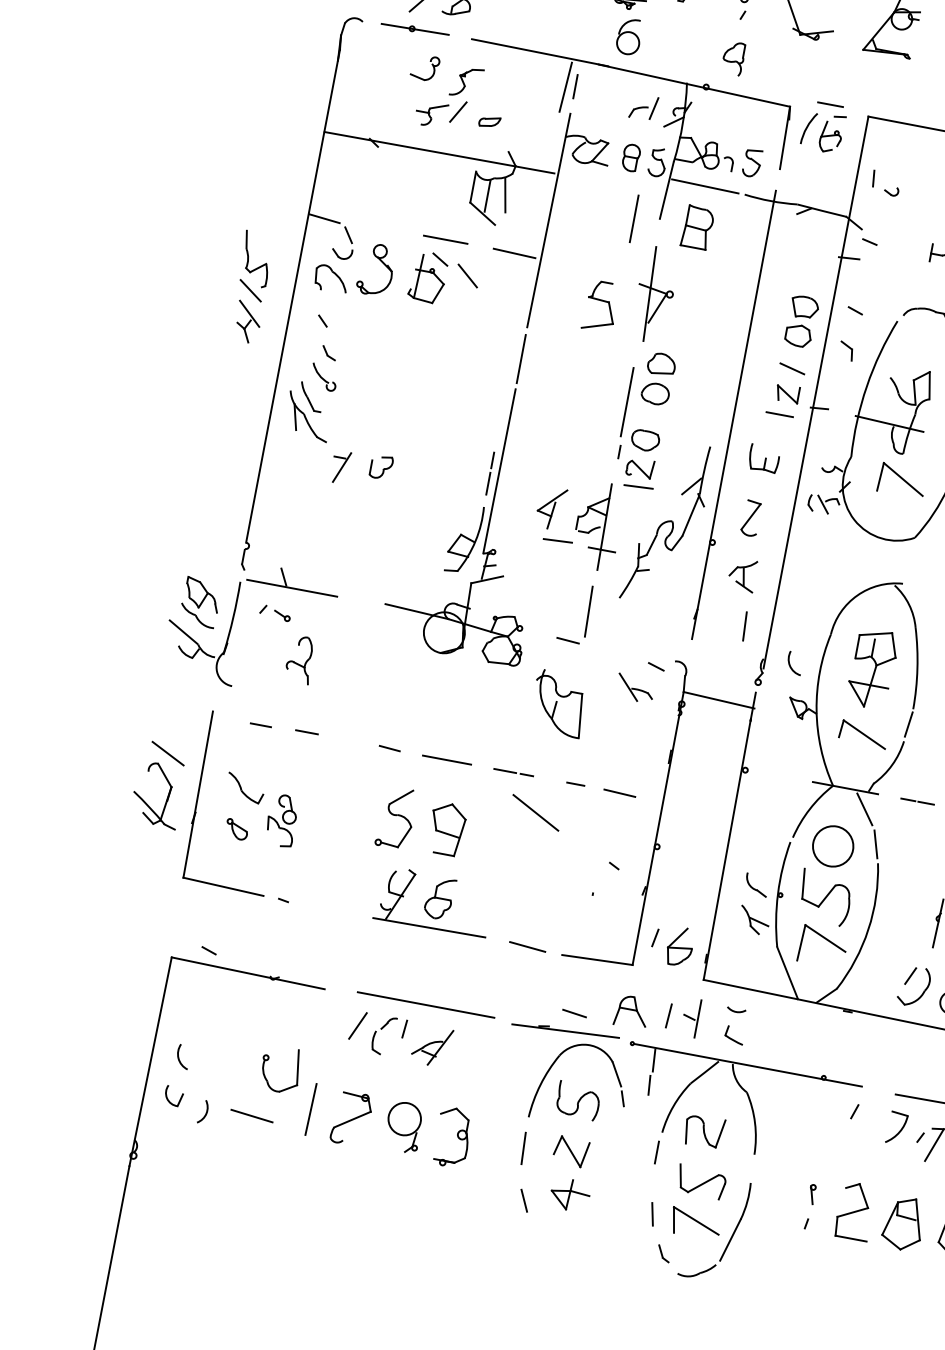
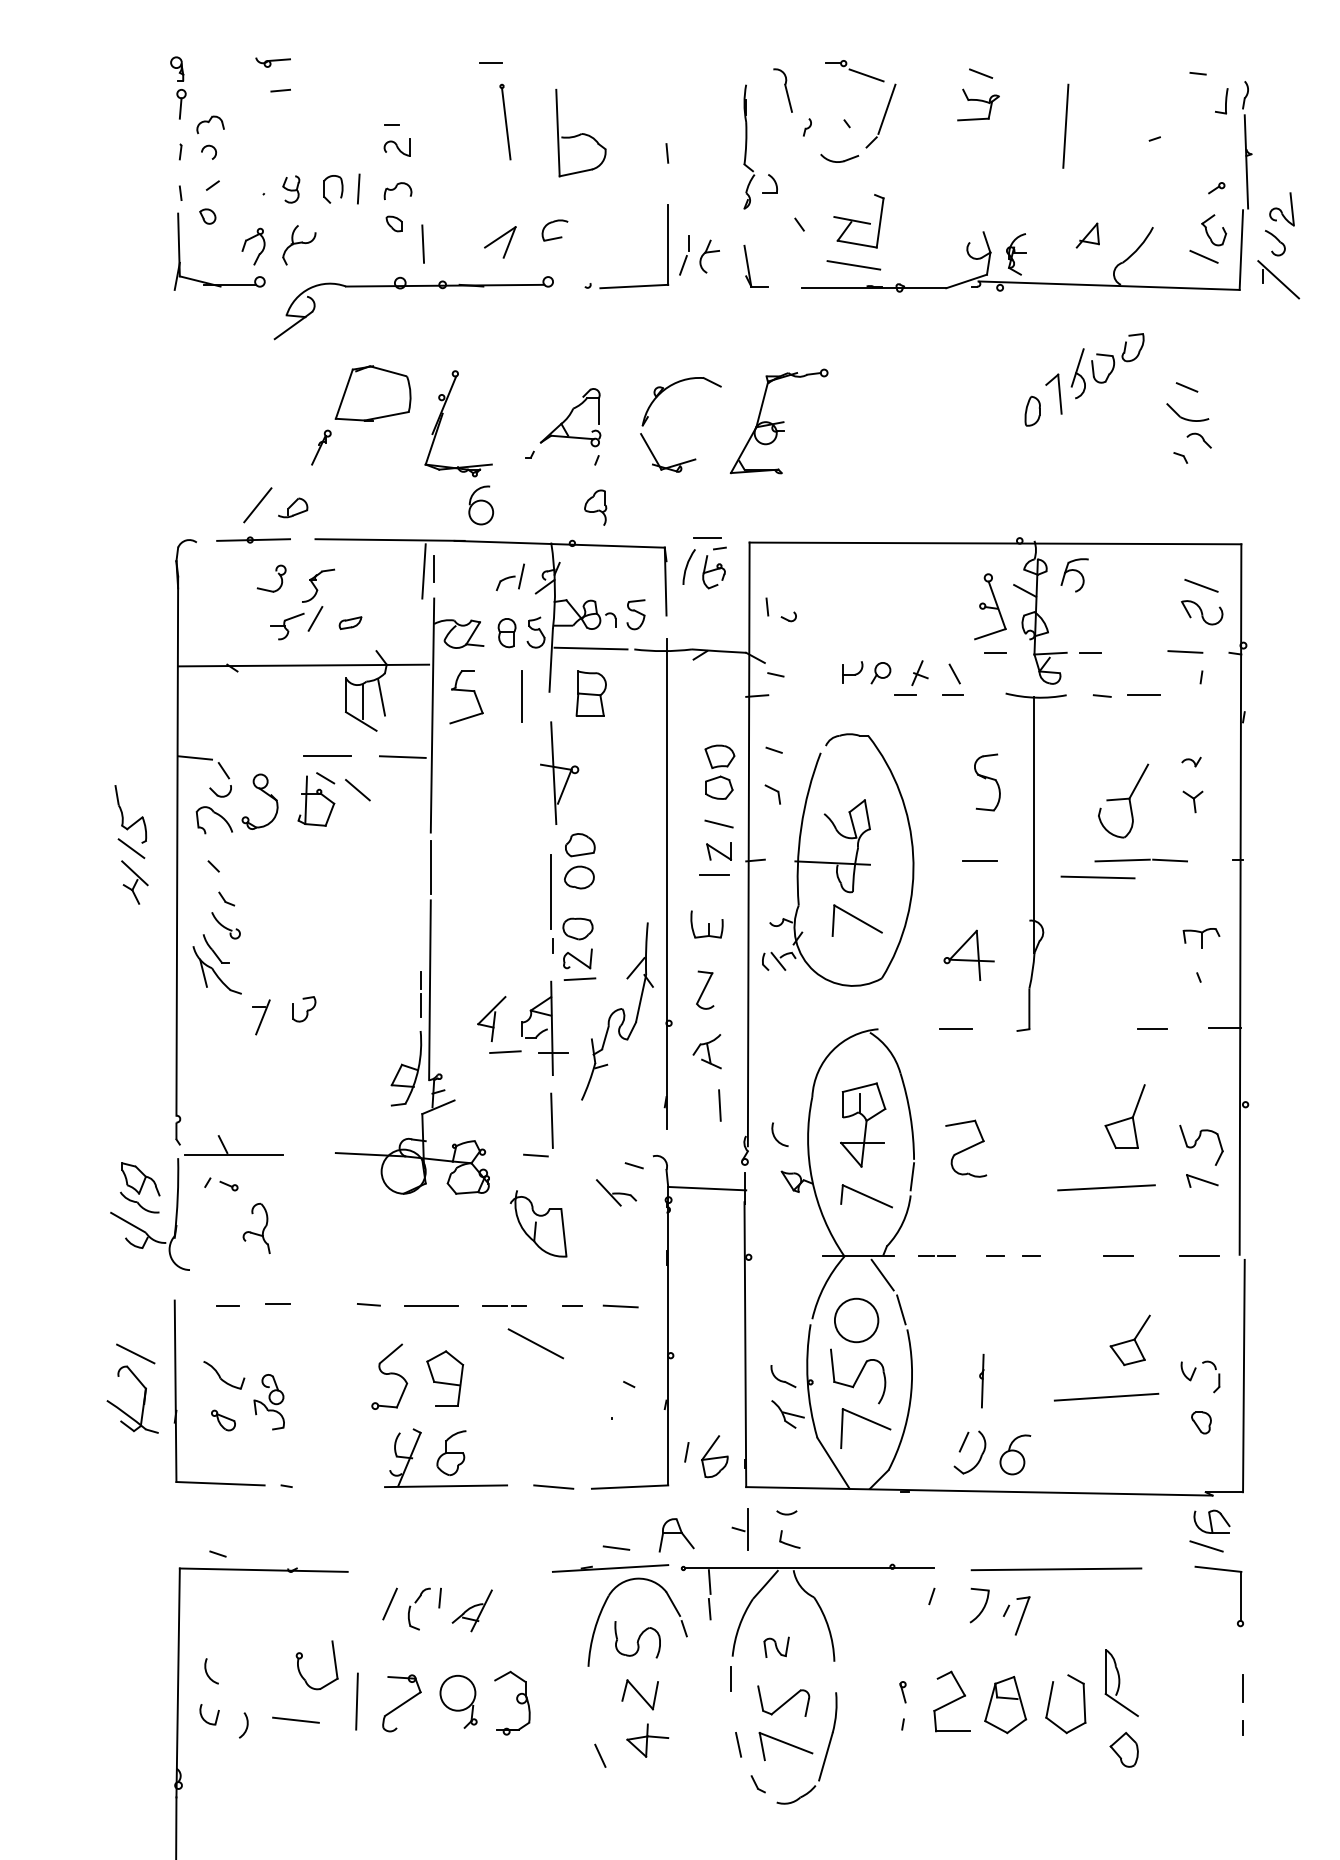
part: (600, 306) -> (466, 697), moved
line: (425, 1004) -> (457, 1568), removed
line: (668, 1015) -> (716, 1531), removed
part: (703, 1131) -> (776, 1647), size x0.6
line: (523, 1148) -> (589, 1700), removed

